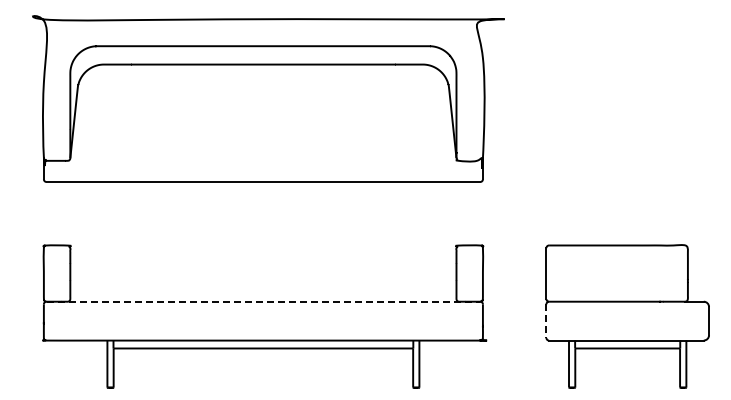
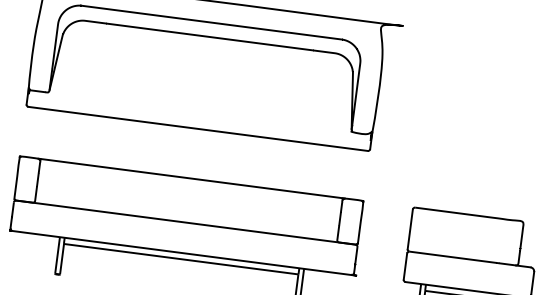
line: (263, 245) -> (191, 178), added
line: (263, 301) -> (186, 222), dashed -> solid
line: (546, 321) -> (405, 266), dashed -> solid

